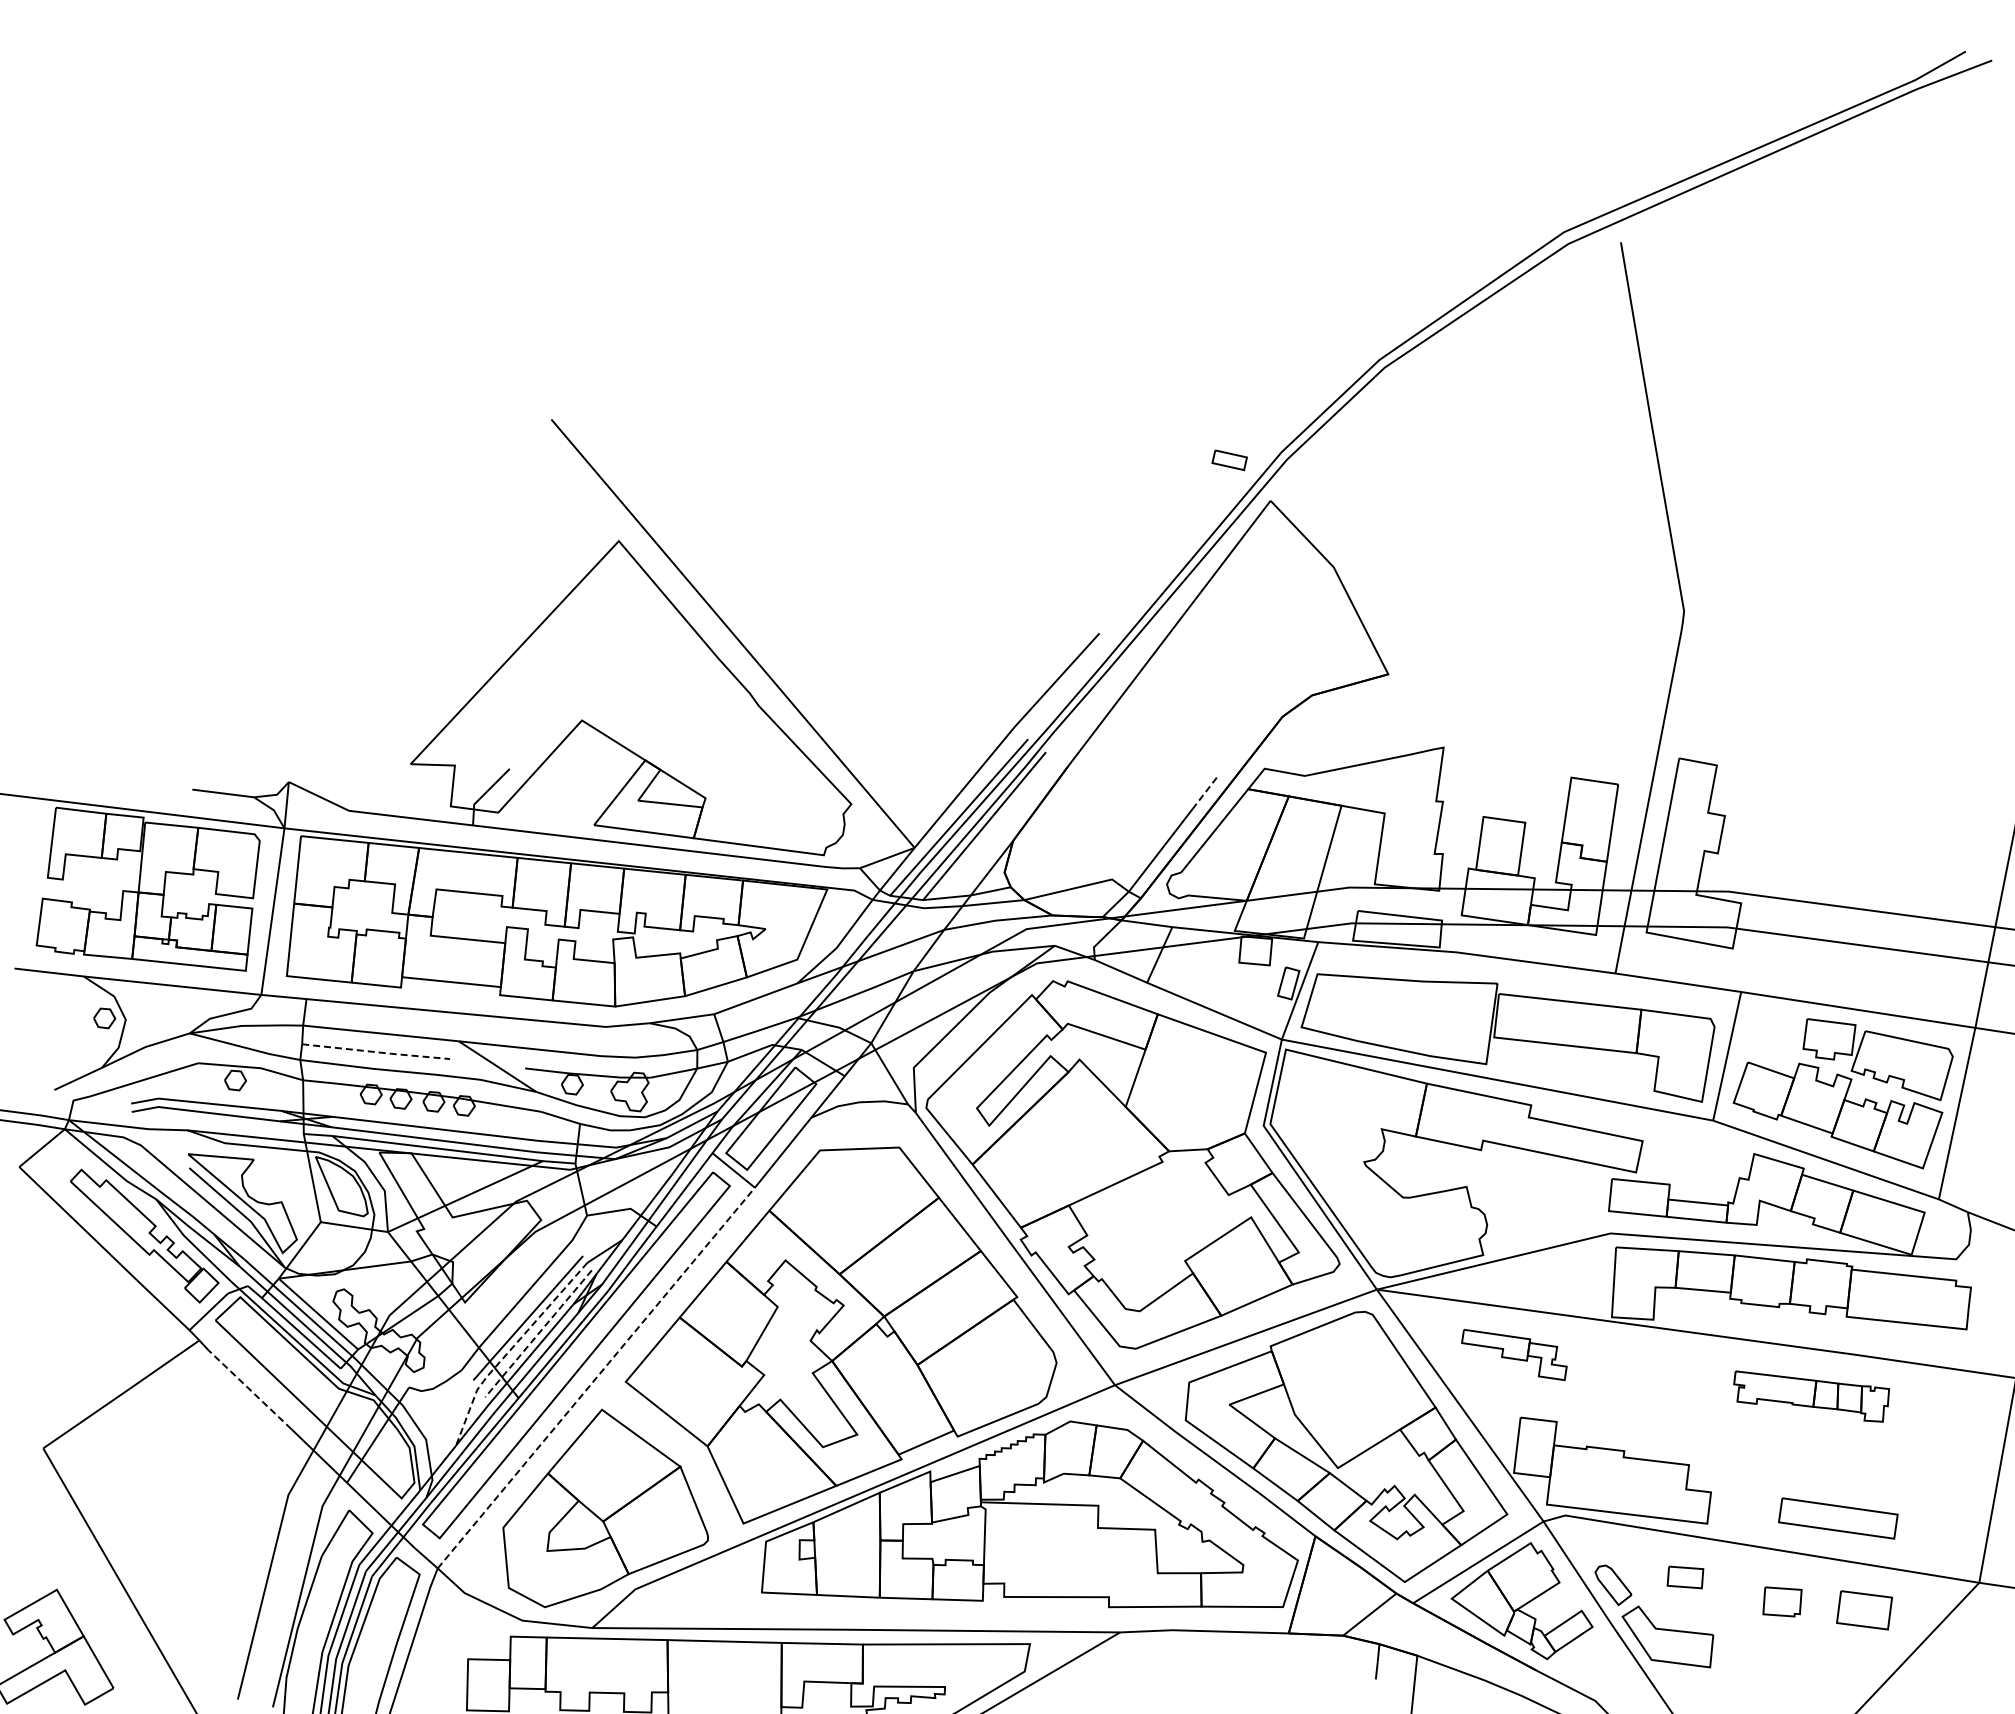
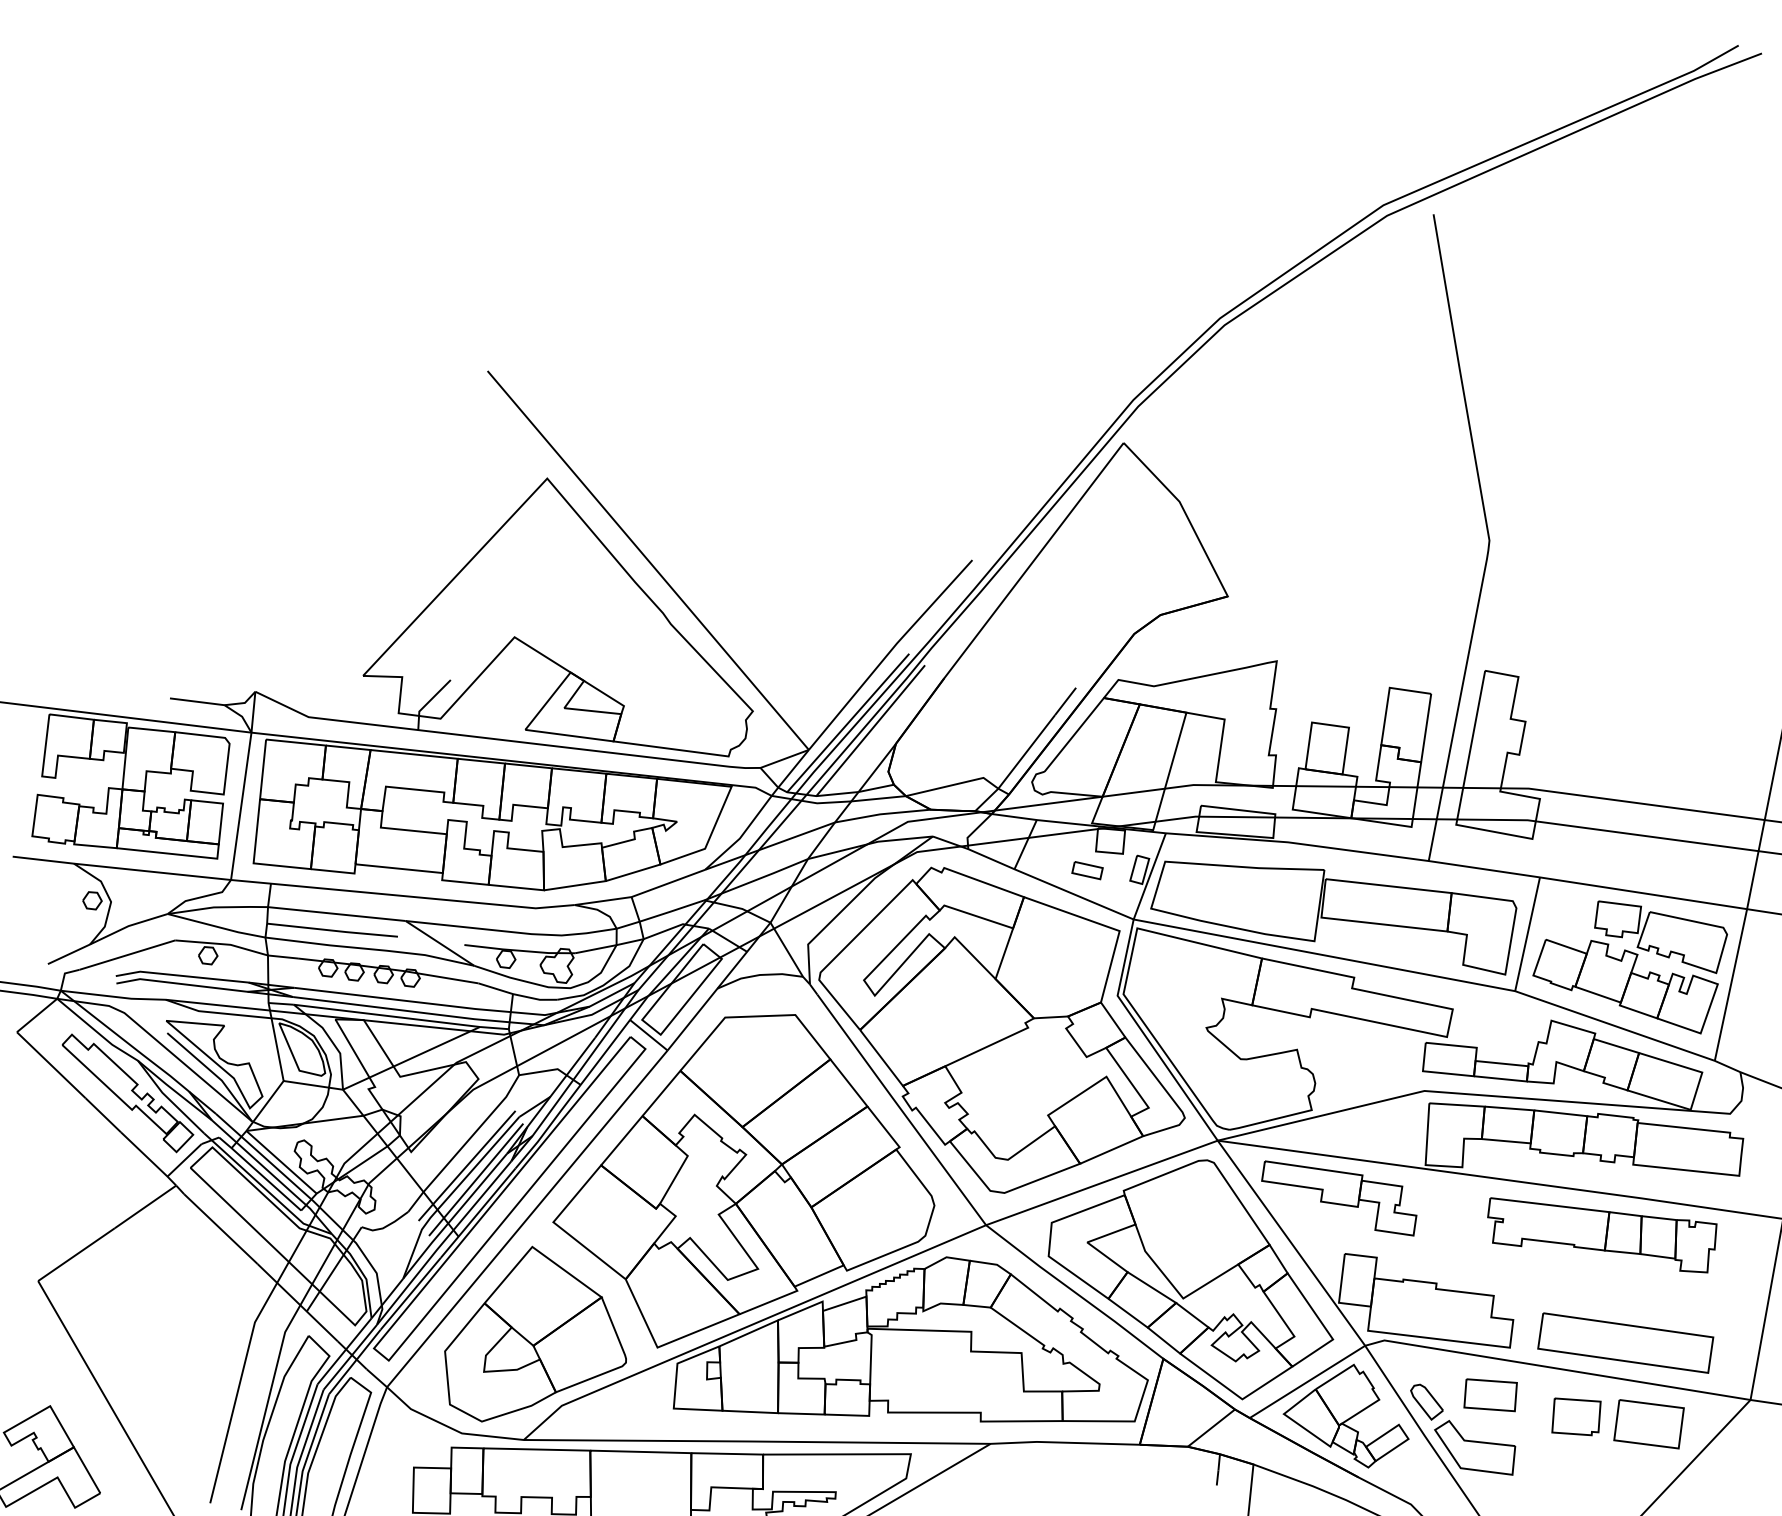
part: (1229, 460) -> (1087, 870), moved
line: (1204, 793) -> (1065, 701), dashed -> solid
line: (377, 1052) -> (333, 930), dashed -> solid
line: (538, 1334) -> (476, 1180), dashed -> solid
line: (511, 1349) -> (452, 1193), dashed -> solid
part: (1514, 1354) -> (1339, 1198), size x1.67
line: (596, 1378) -> (527, 1219), dashed -> solid
line: (249, 1389) -> (220, 1228), dashed -> solid
part: (1811, 1396) -> (1602, 1235), size x1.67
part: (1838, 1518) -> (1626, 1343), size x1.67
part: (1685, 1577) -> (1490, 1395), size x1.67
part: (1782, 1601) -> (1576, 1416), size x1.43
part: (1864, 1610) -> (1649, 1424), size x1.43

